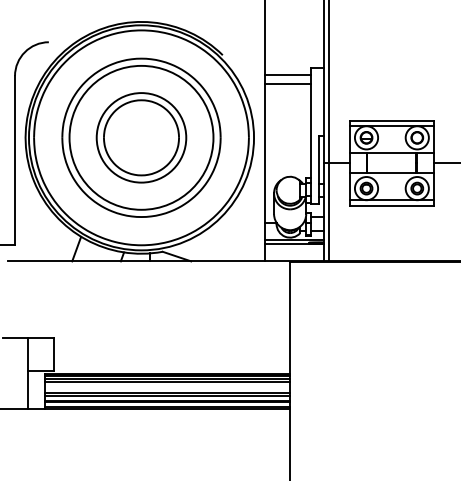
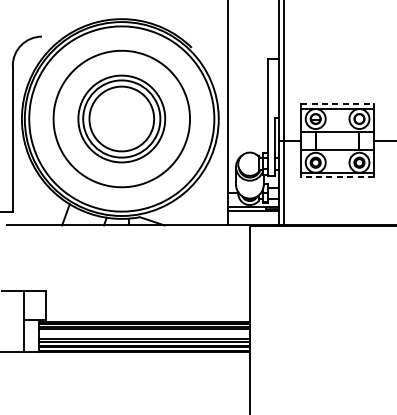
line: (287, 75) -> (247, 65), removed
line: (287, 84) -> (247, 73), removed
line: (392, 120) -> (338, 104), solid -> dashed
circle: (141, 137) -> (121, 118), size x0.7
line: (391, 205) -> (337, 177), solid -> dashed

